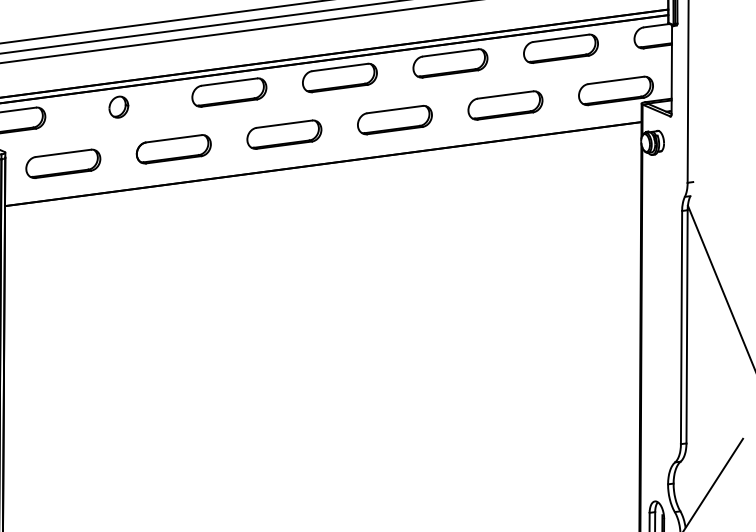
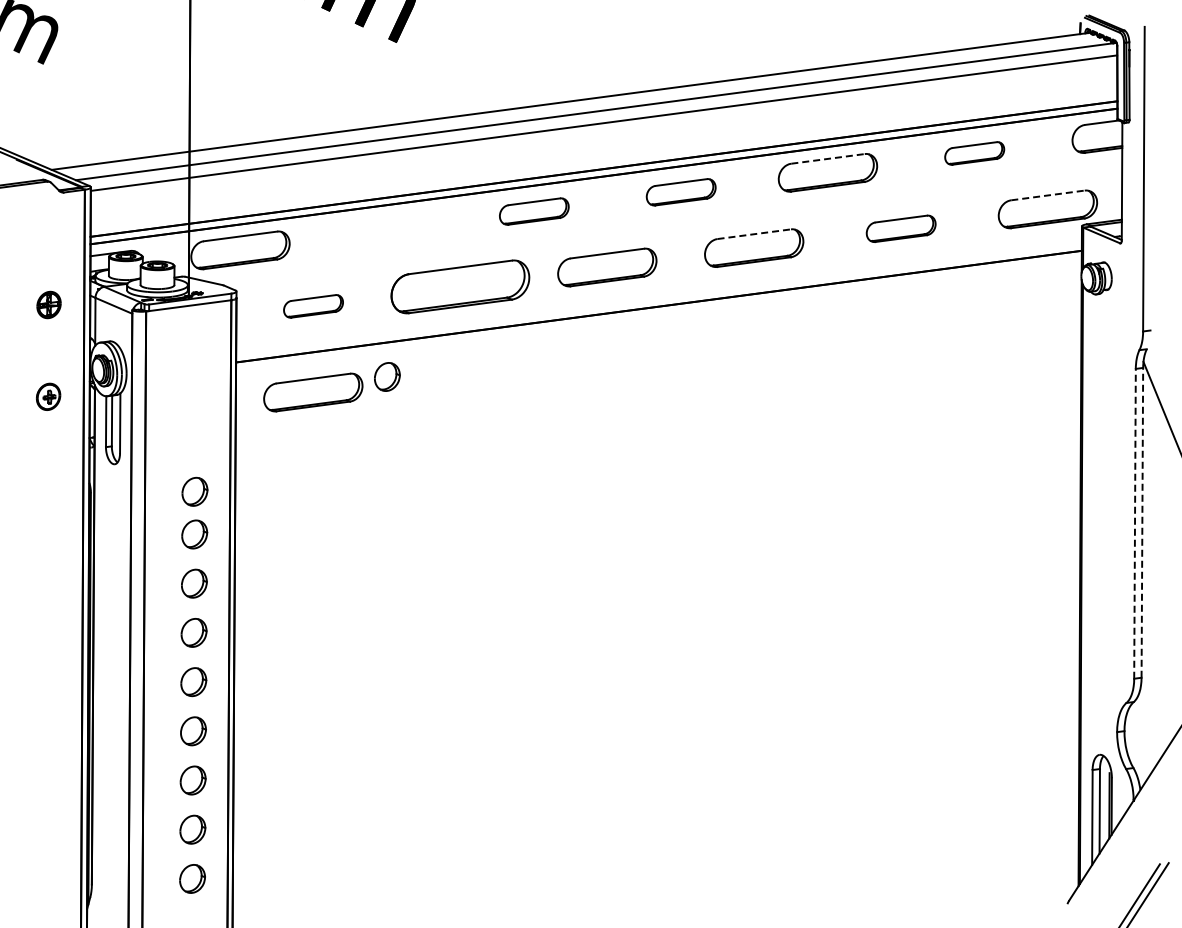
part: (560, 48) -> (974, 153), size x0.6
line: (450, 52) -> (828, 158), solid -> dashed
part: (340, 78) -> (681, 192), size x0.7
line: (616, 80) -> (1048, 195), solid -> dashed
part: (229, 92) -> (534, 211), size x0.7
part: (505, 105) -> (901, 228), size x0.7
part: (118, 106) -> (387, 376), moved
line: (395, 109) -> (754, 234), solid -> dashed
part: (173, 148) -> (460, 286), size x1.4
part: (63, 164) -> (313, 306), size x0.6
part: (63, 228) -> (313, 392), added
line: (687, 326) -> (1142, 522), solid -> dashed
line: (681, 327) -> (1135, 523), solid -> dashed

